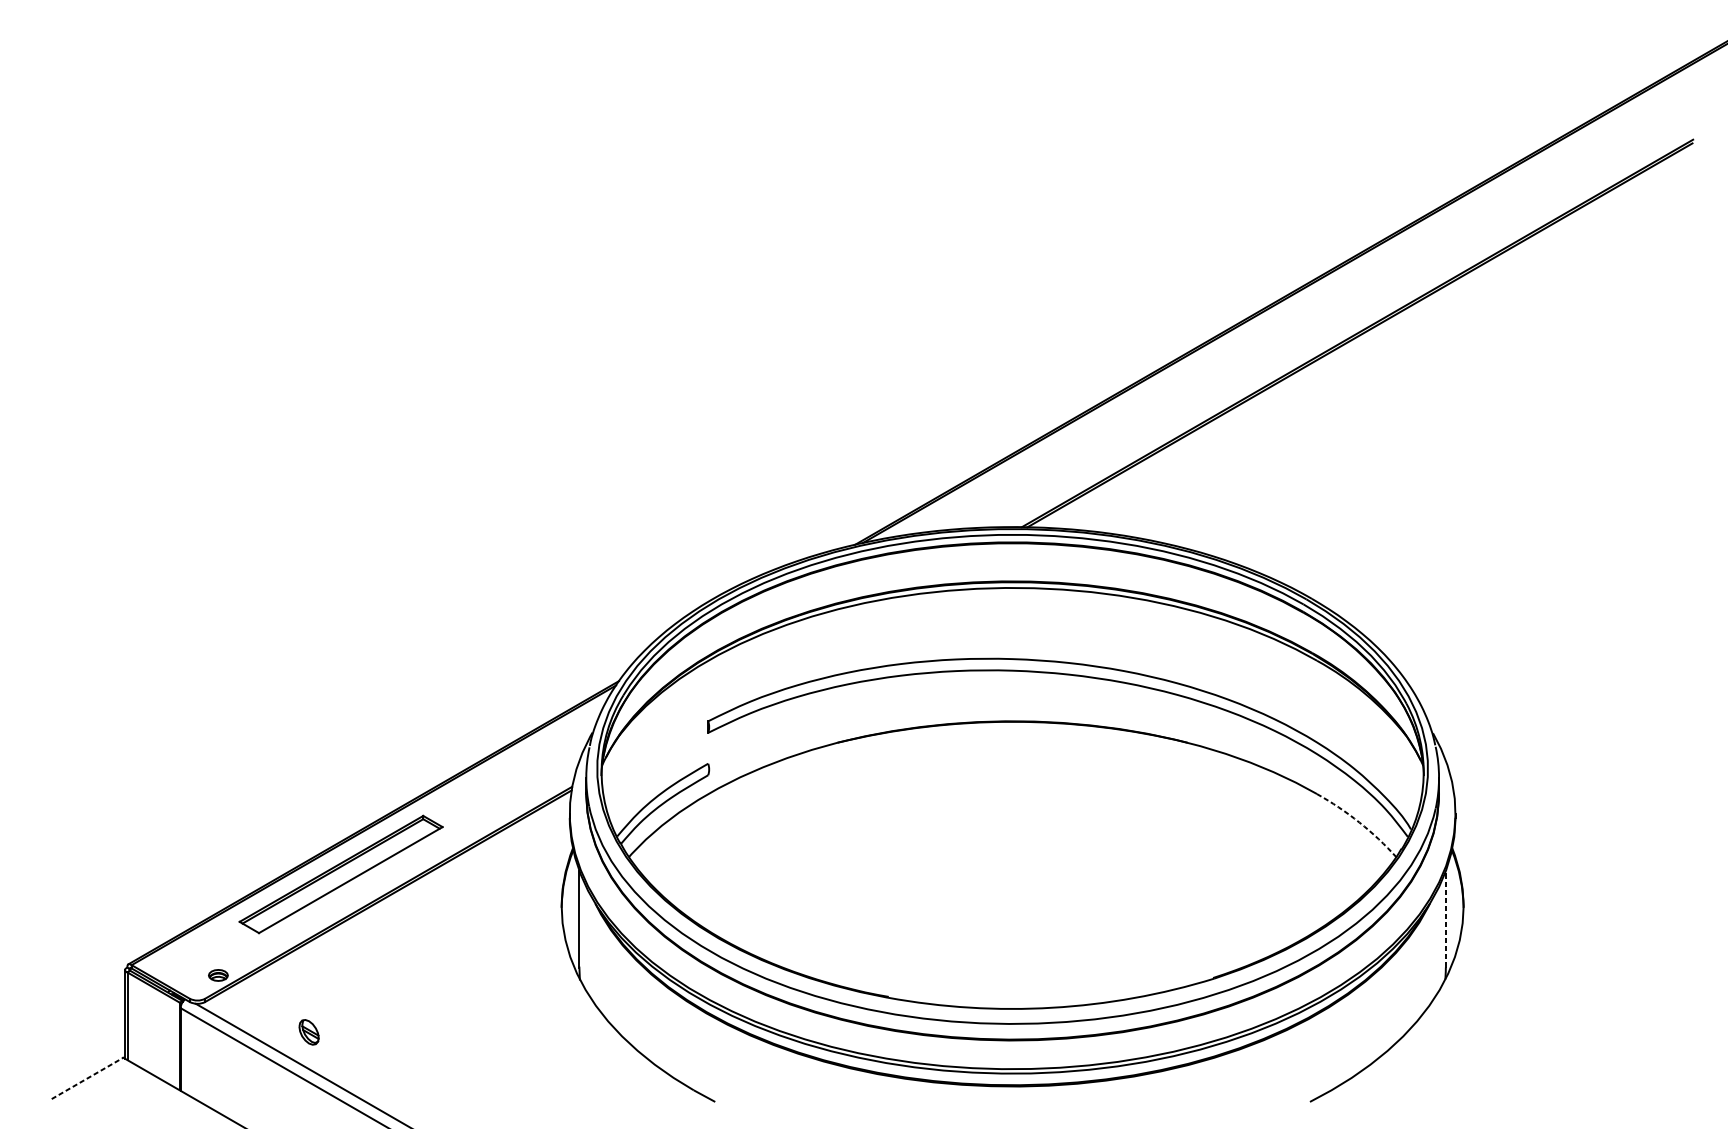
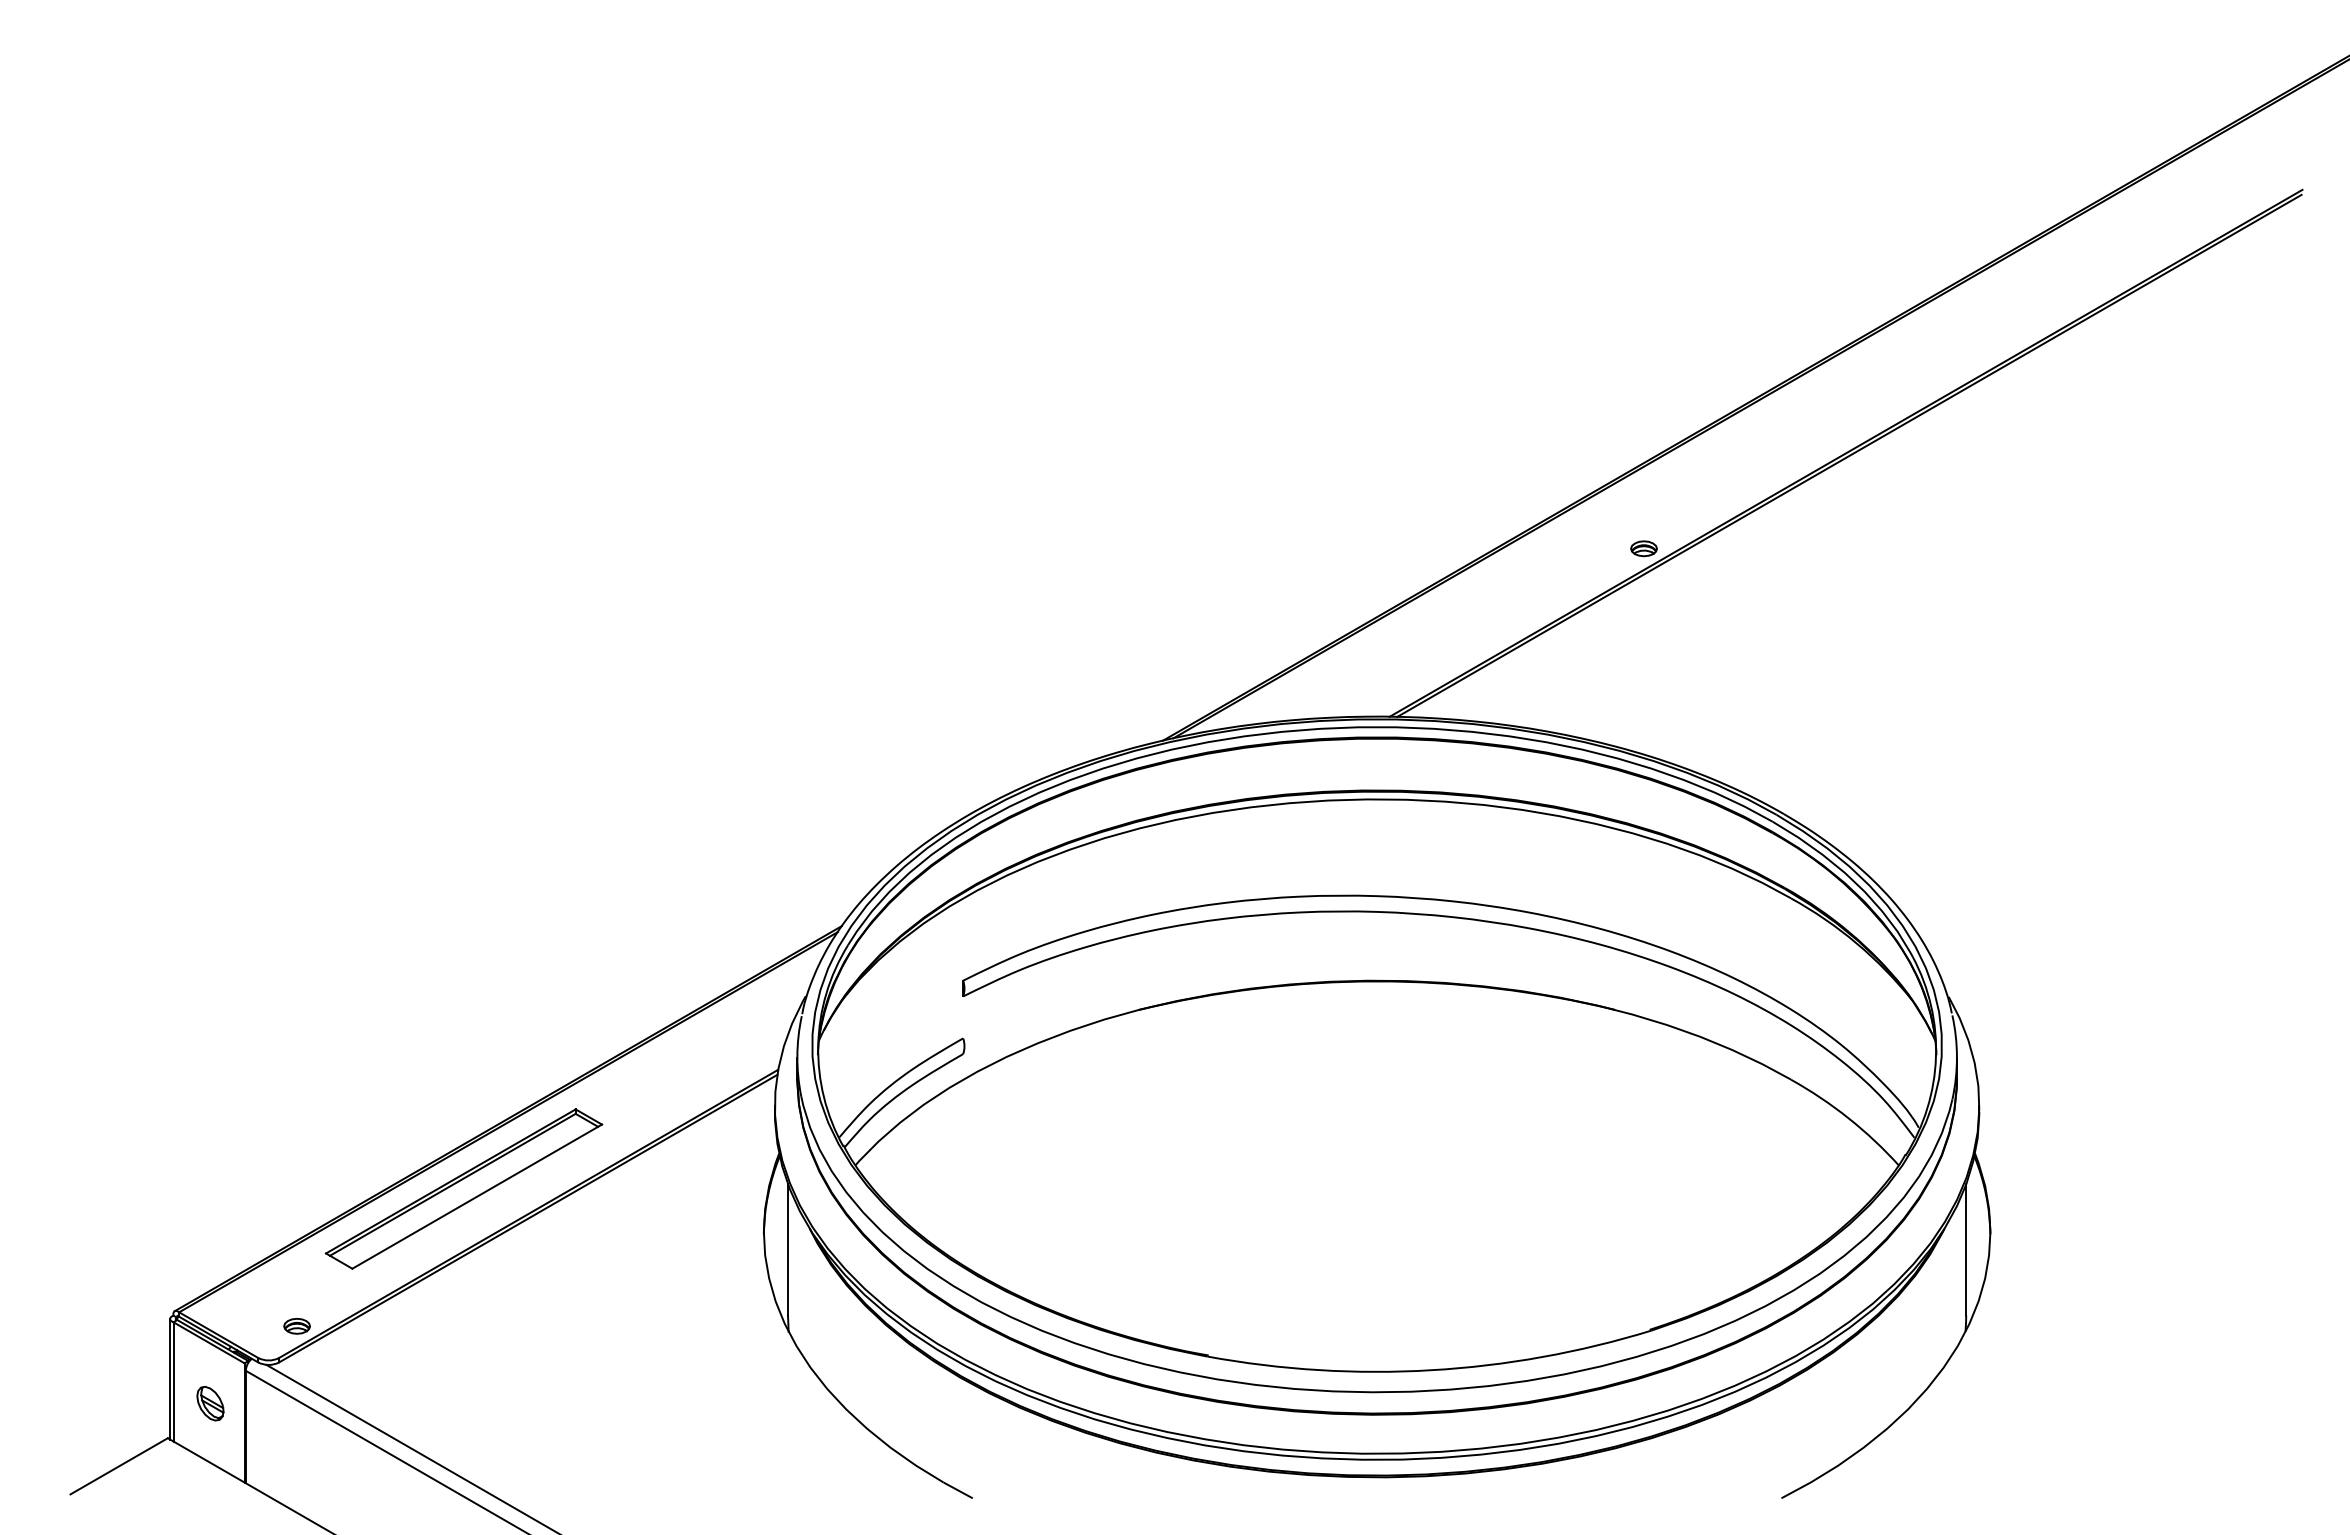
part: (1208, 403) -> (1643, 548), added
arc: (1359, 822) -> (1848, 1118), dashed -> solid
line: (1446, 919) -> (1966, 1250), dashed -> solid
part: (309, 1032) -> (210, 1403), moved
line: (87, 1078) -> (119, 1466), dashed -> solid

